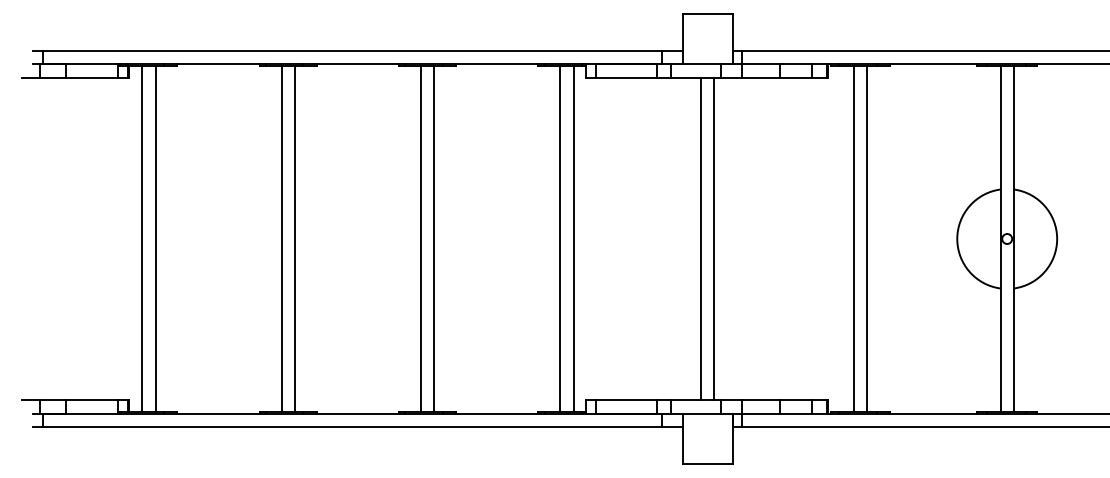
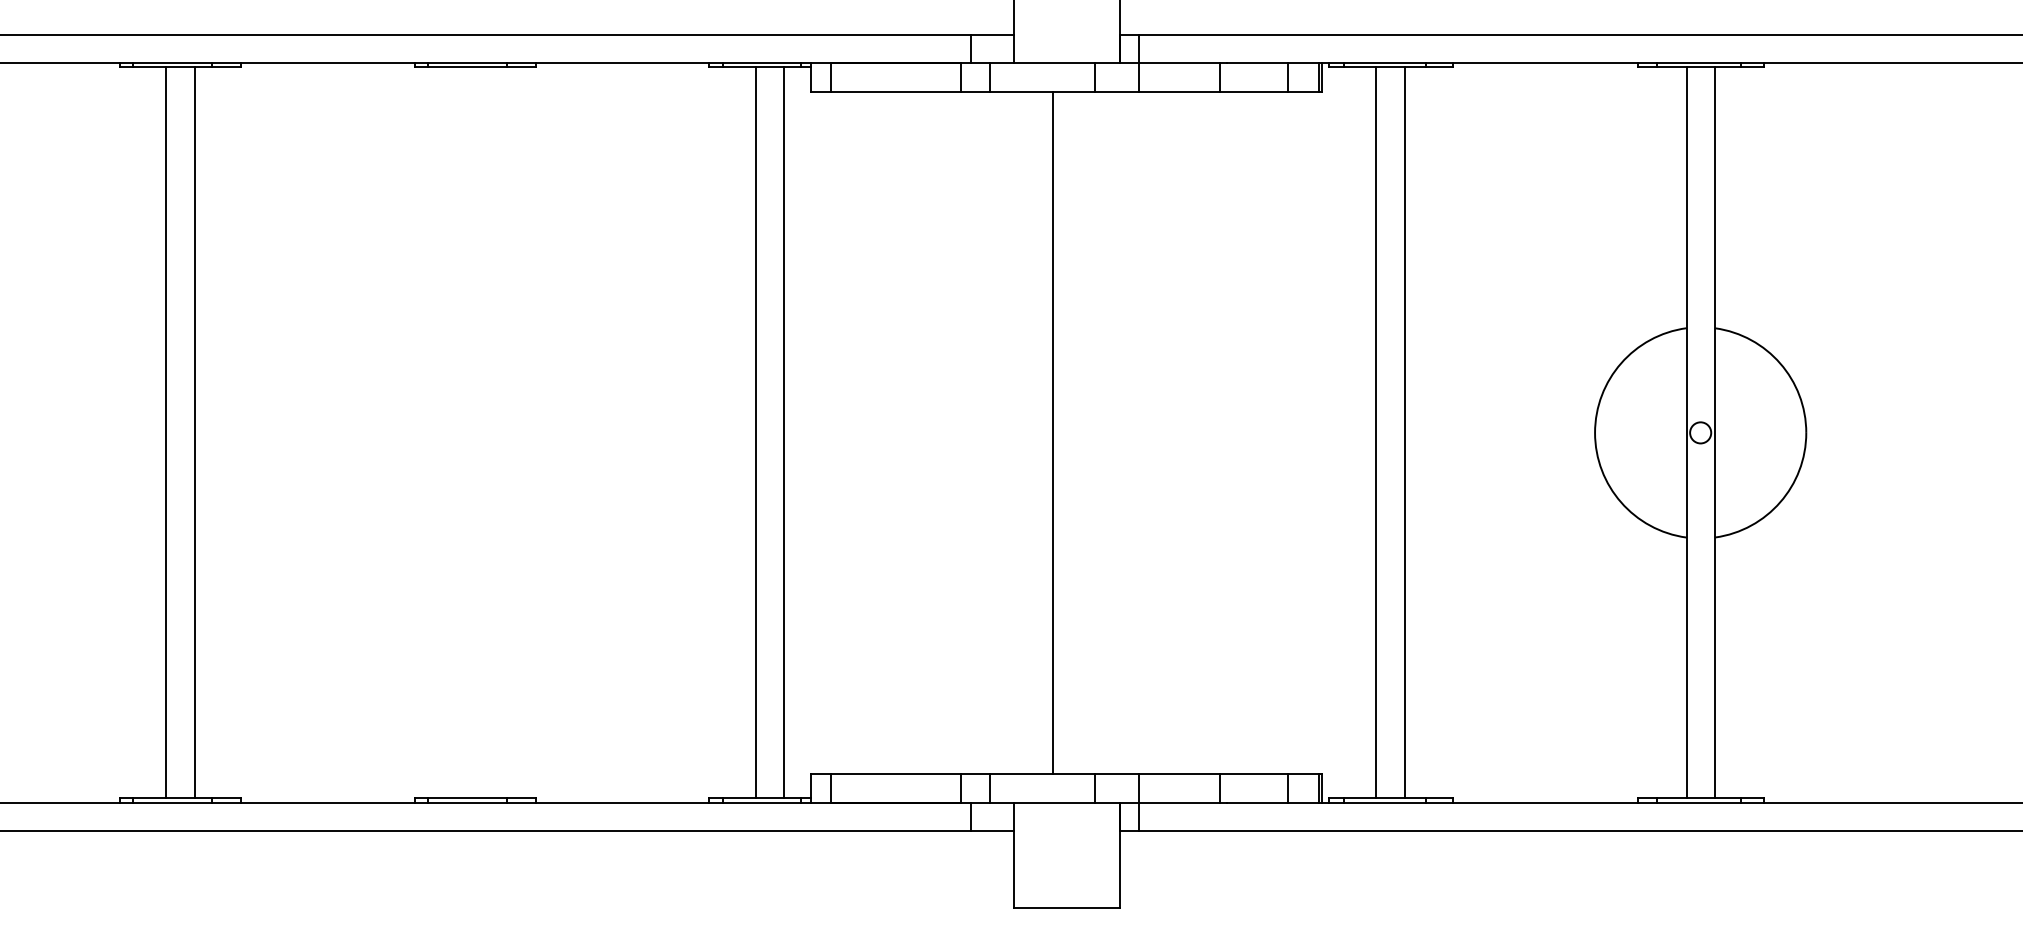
line: (420, 238) -> (459, 431), removed
line: (434, 238) -> (489, 431), removed
line: (714, 238) -> (1081, 431), removed

